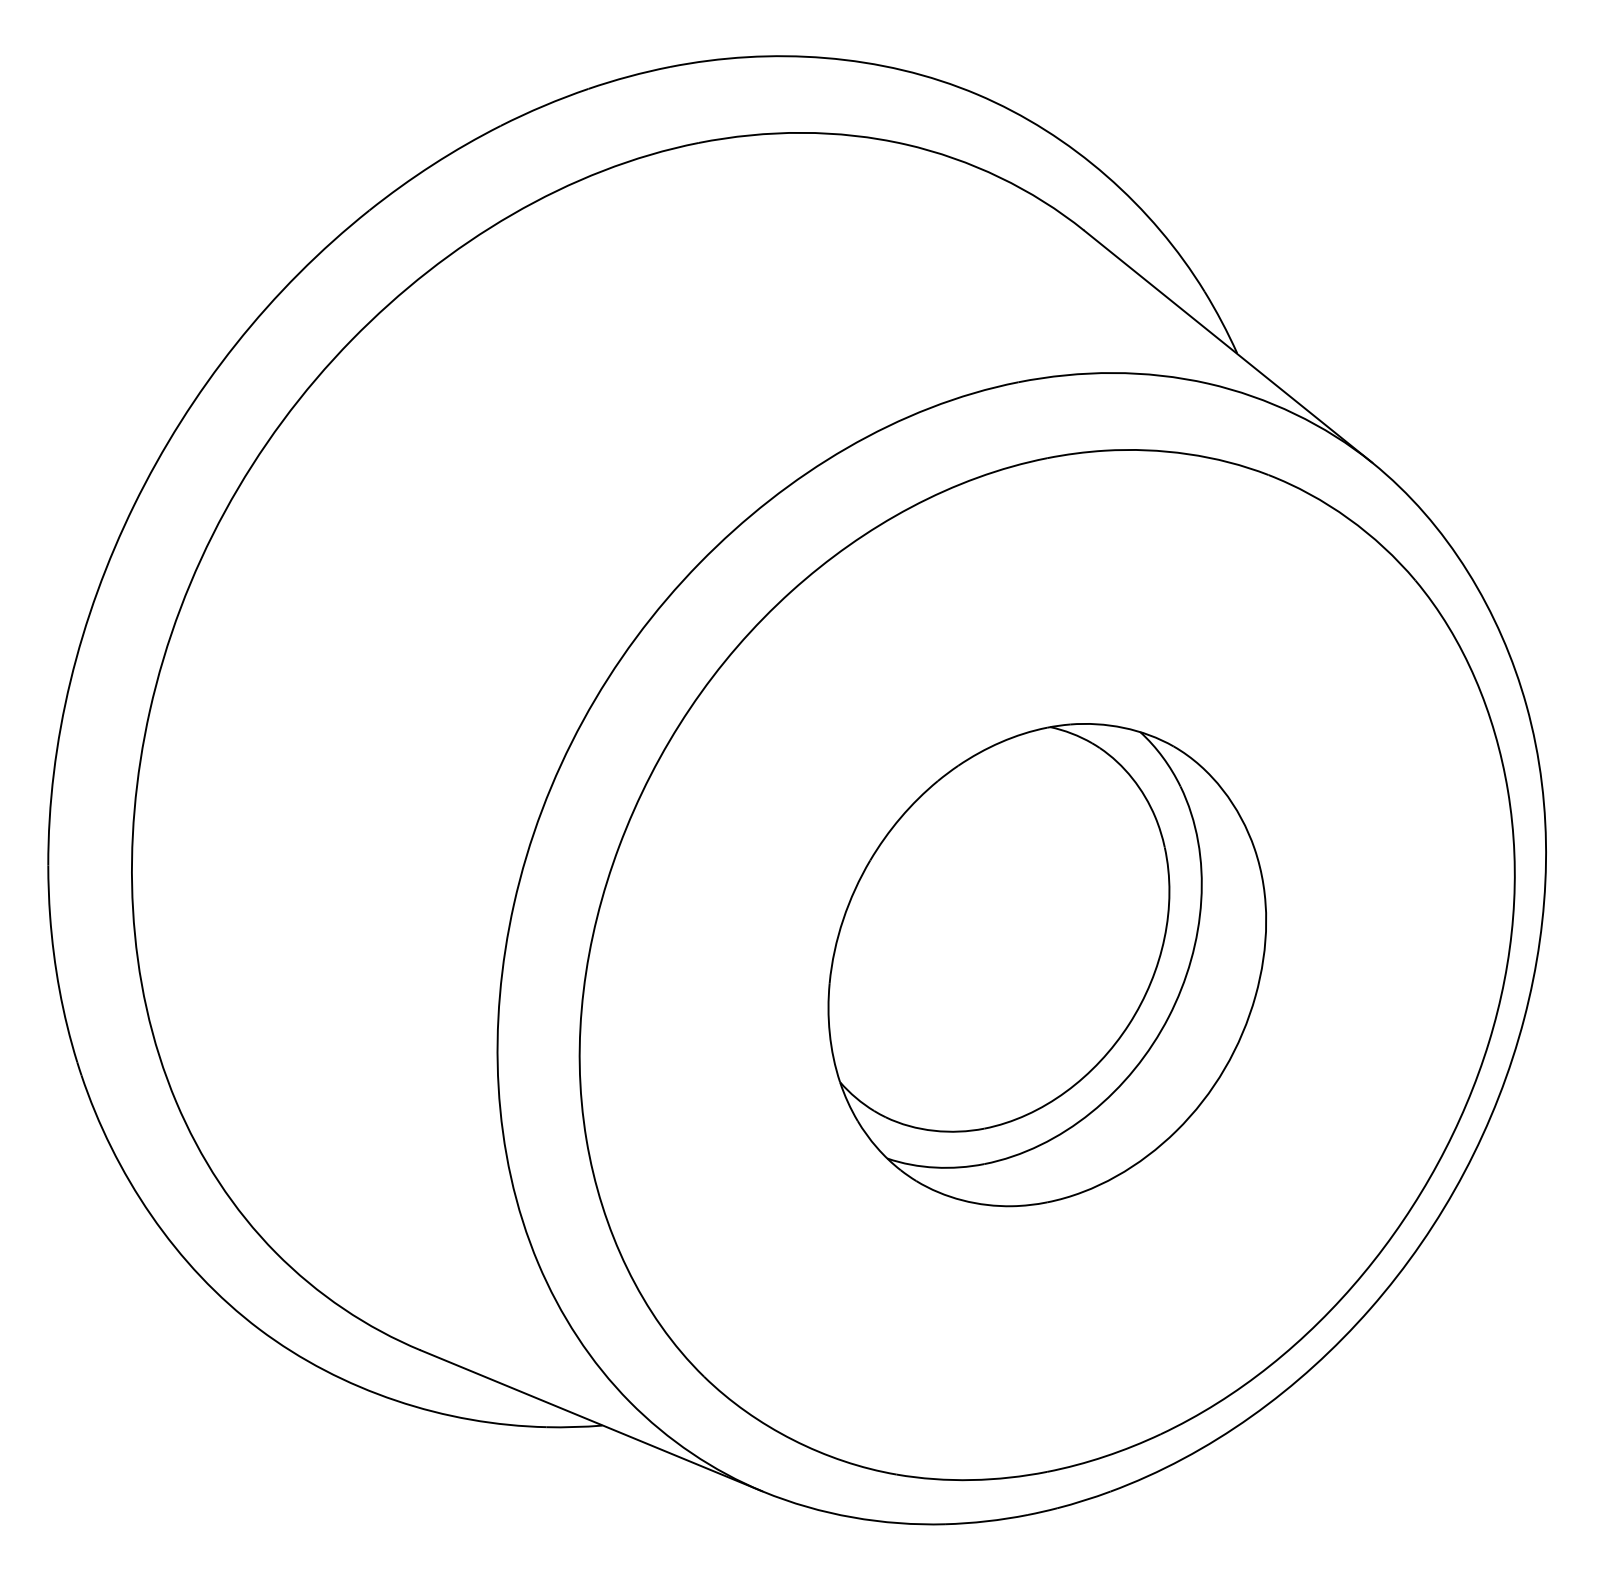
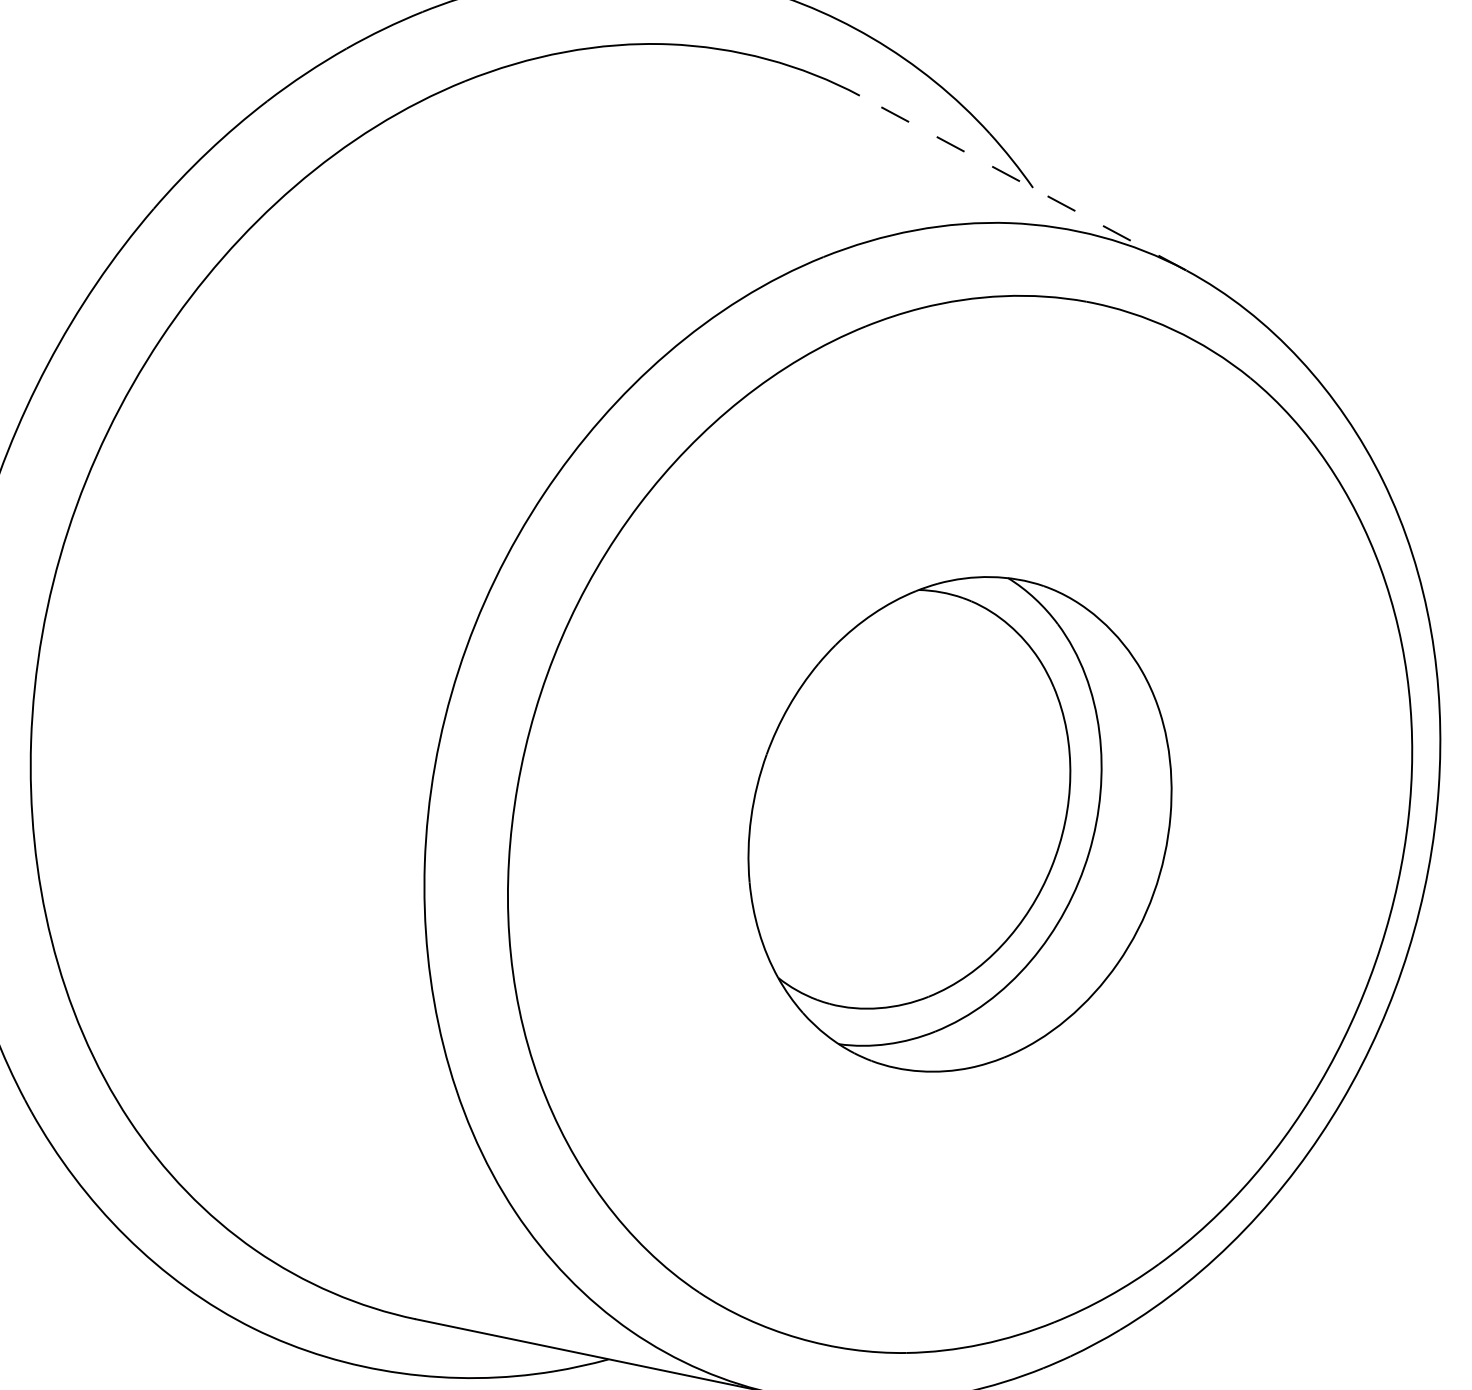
line: (1227, 346) -> (1022, 183), solid -> dashed

